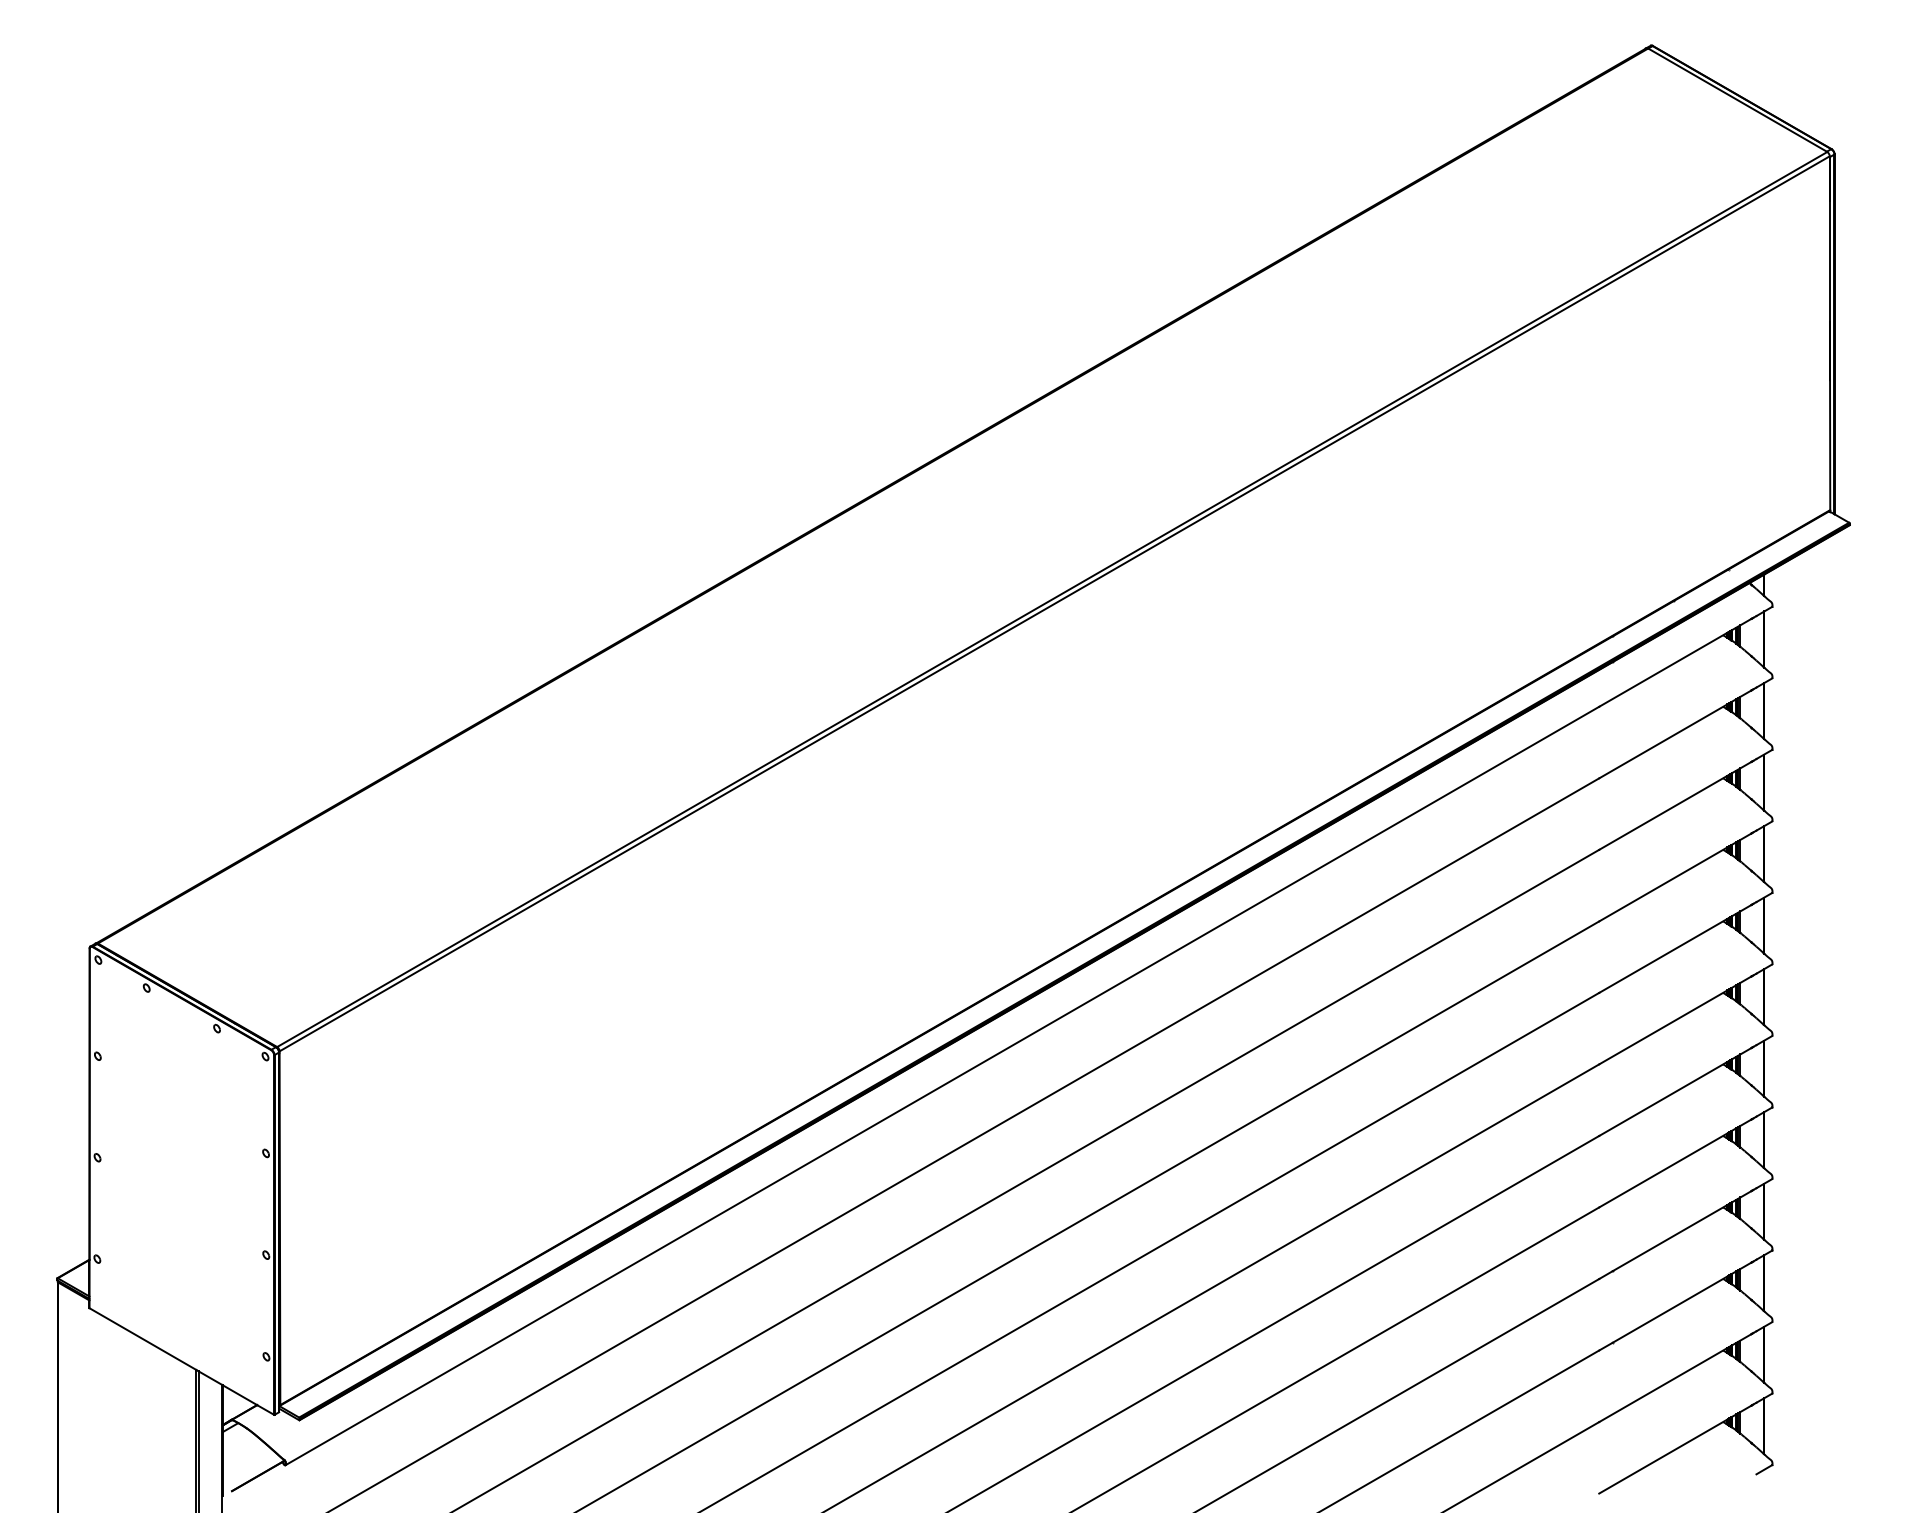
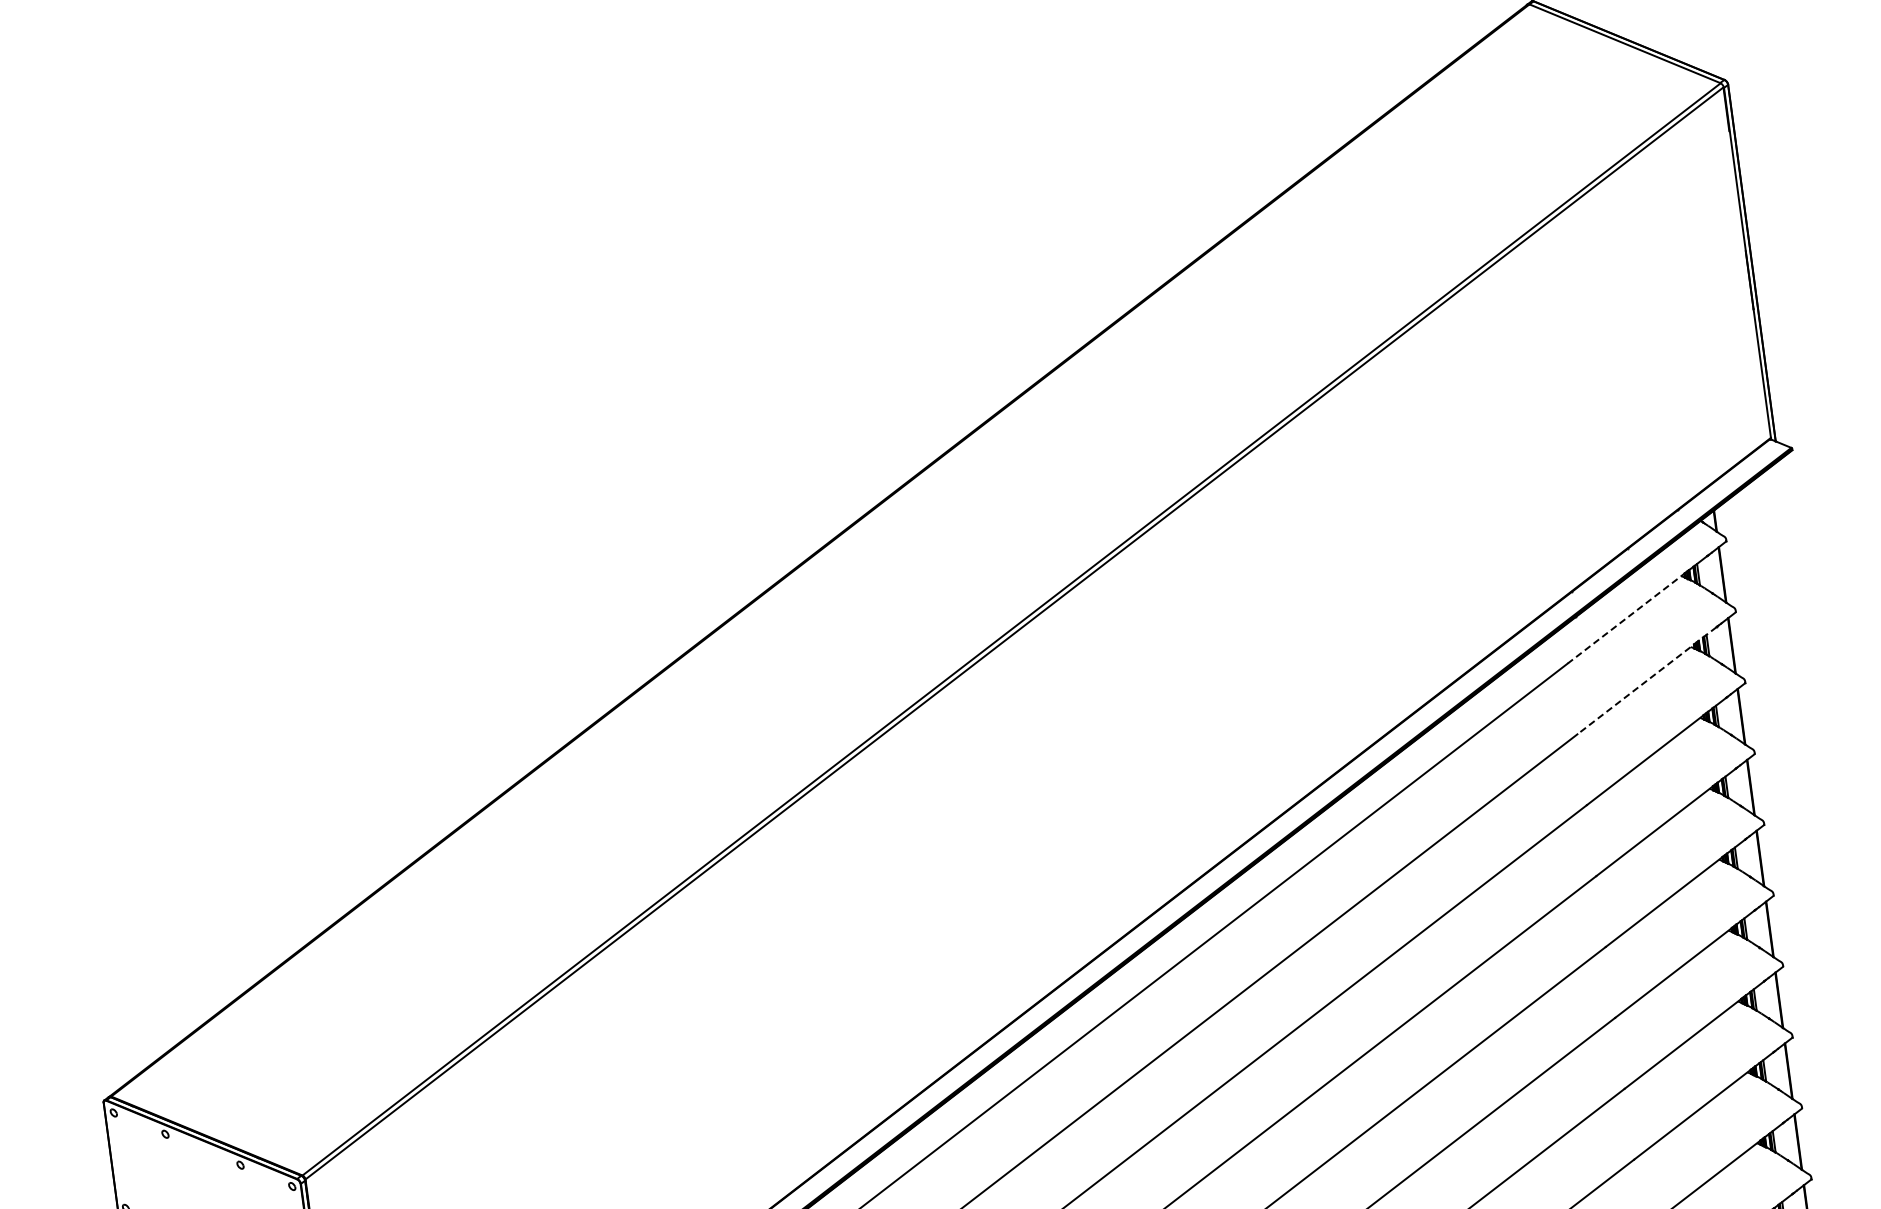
line: (1663, 669) -> (1626, 617), solid -> dashed
line: (1675, 734) -> (1647, 680), solid -> dashed

